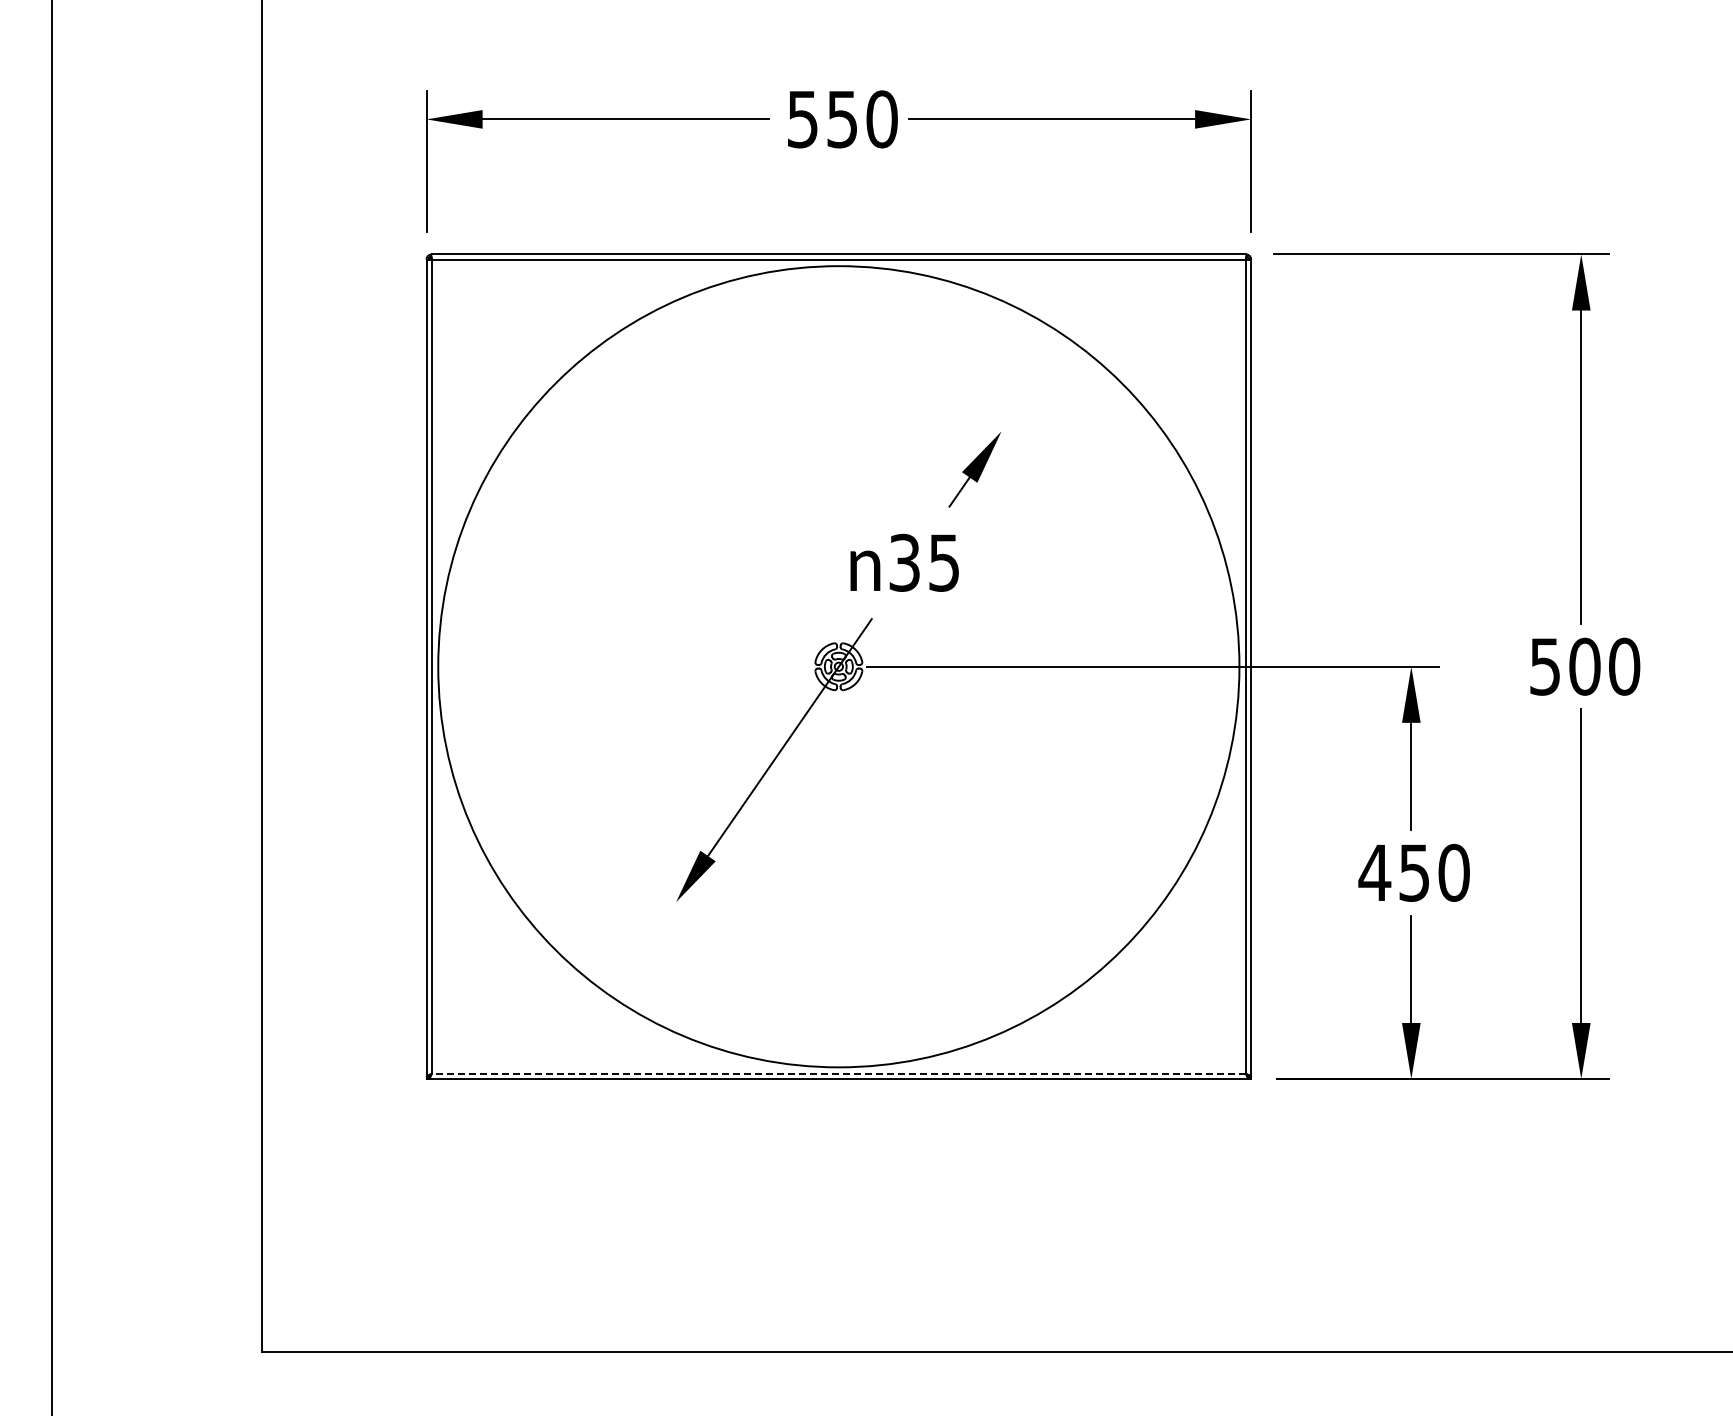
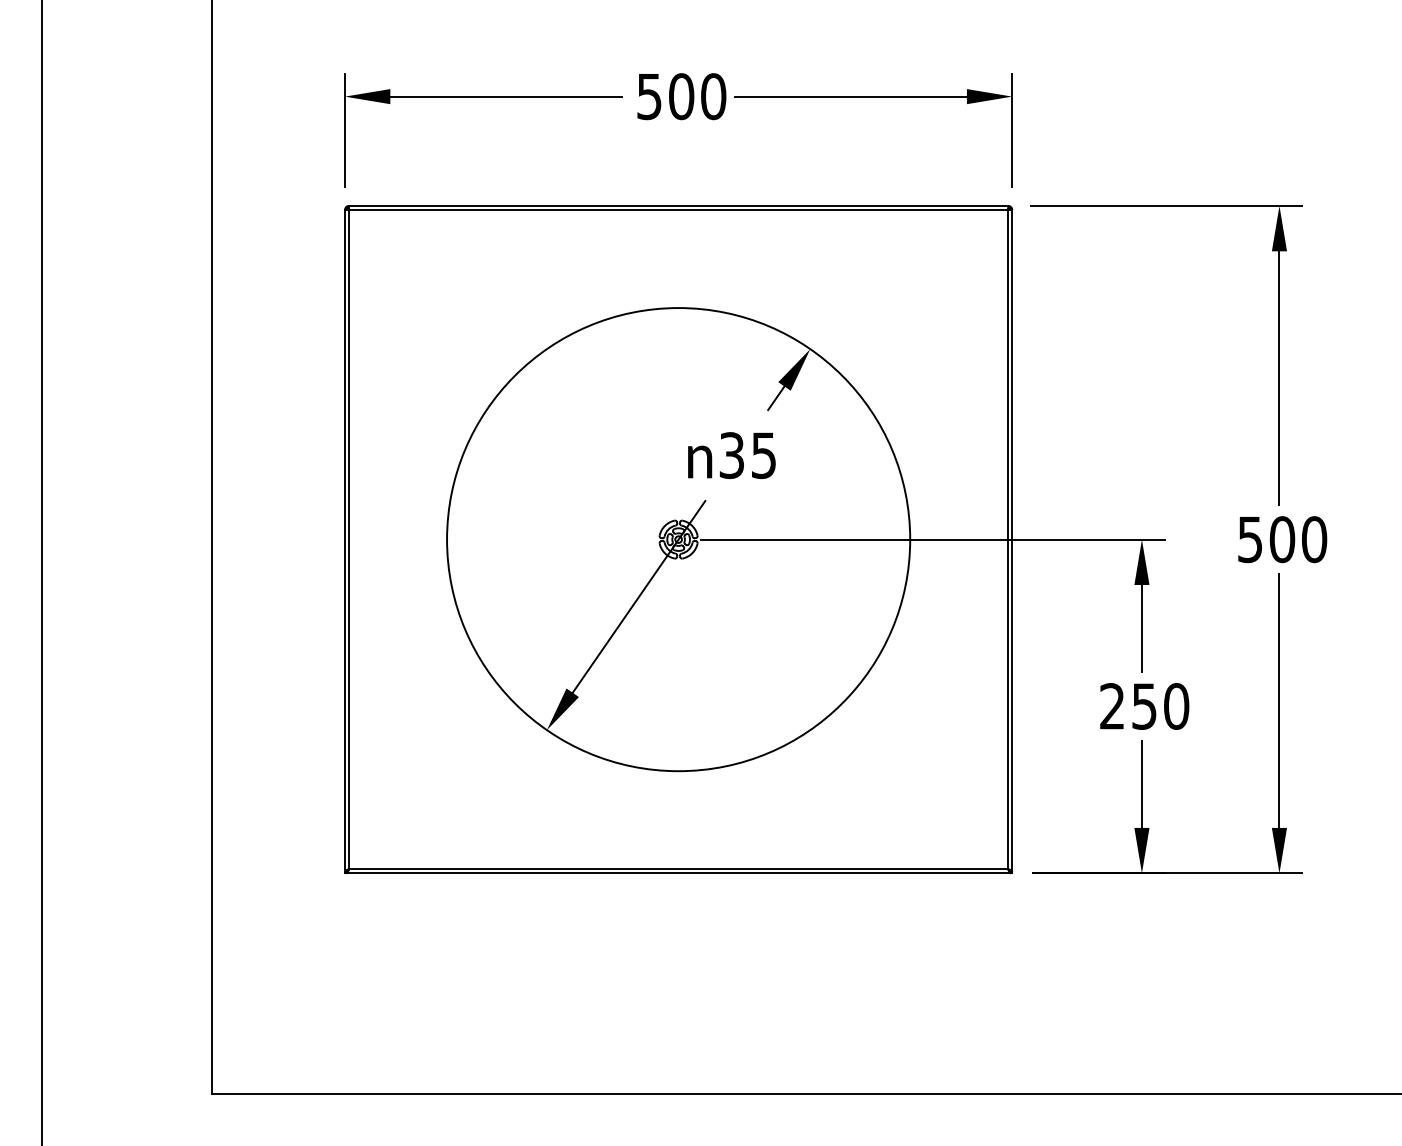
text: (842, 119) -> (681, 96), 550 -> 500
circle: (838, 666) -> (678, 539), size x0.71
text: (1374, 871) -> (1112, 705), 450 -> 250
line: (838, 1073) -> (678, 868), dashed -> solid

